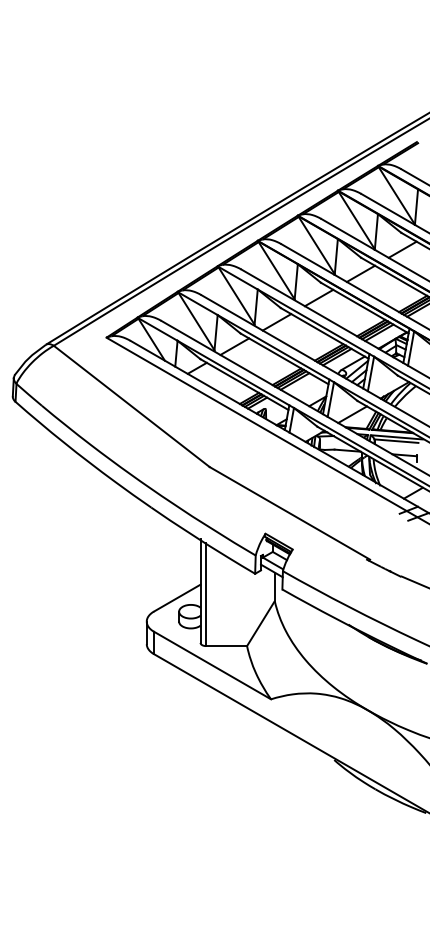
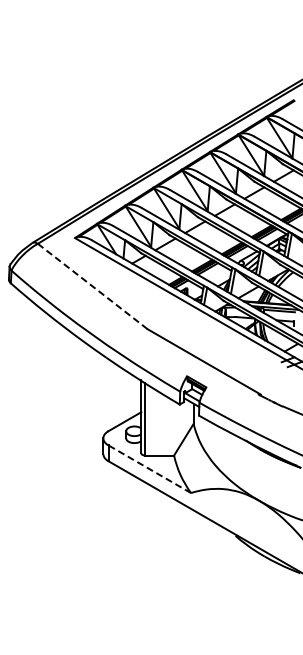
line: (131, 406) -> (92, 286), solid -> dashed
line: (212, 665) -> (149, 469), solid -> dashed

